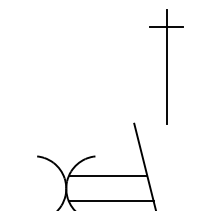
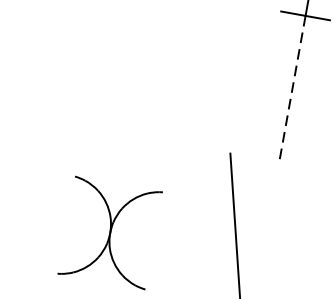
line: (166, 75) -> (292, 89), solid -> dashed
line: (108, 175) -> (177, 224), removed
line: (111, 201) -> (174, 264), removed

